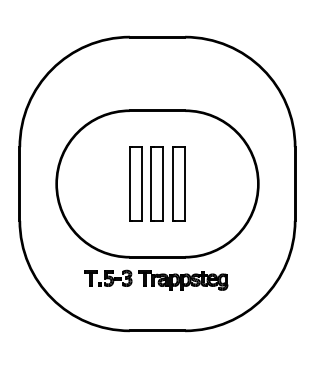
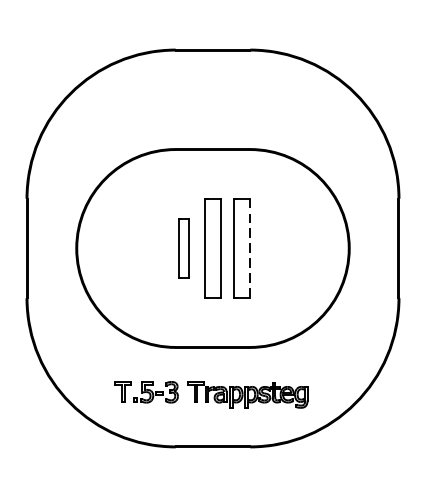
part: (135, 183) -> (183, 247), size x0.6
line: (185, 184) -> (250, 249), solid -> dashed
part: (156, 279) -> (211, 393), moved

